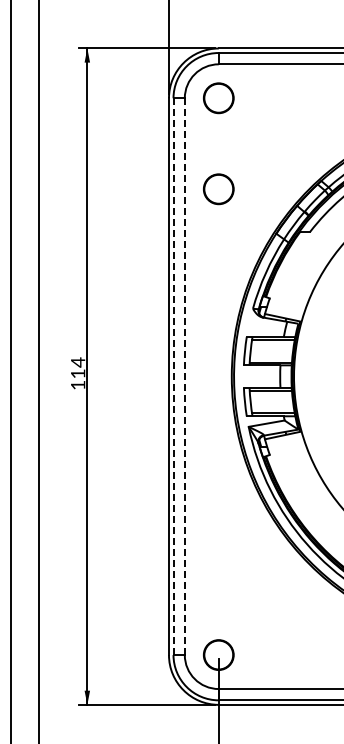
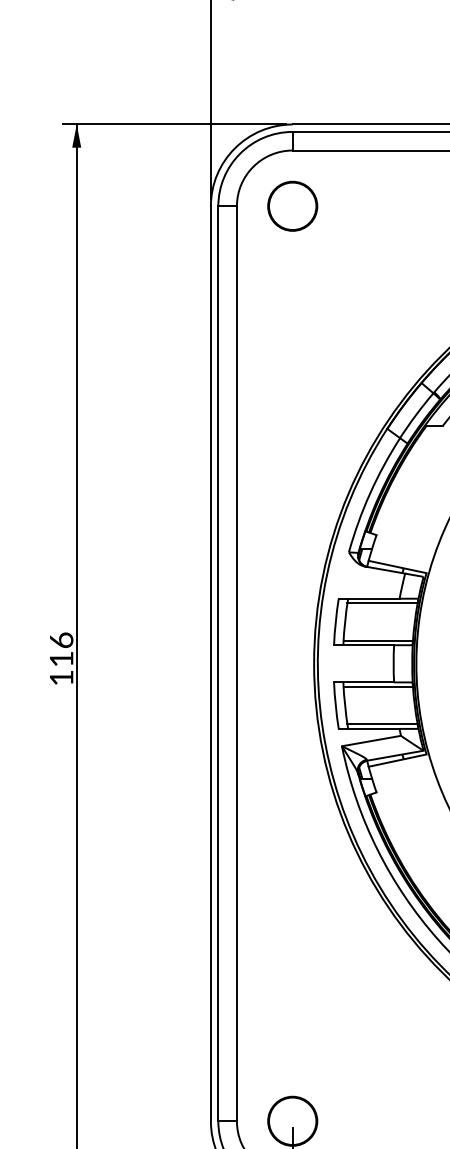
part: (218, 189) -> (292, 356), removed
text: (78, 362) -> (62, 640), 114 -> 116
line: (184, 376) -> (236, 663), dashed -> solid
line: (173, 377) -> (218, 665), dashed -> solid

